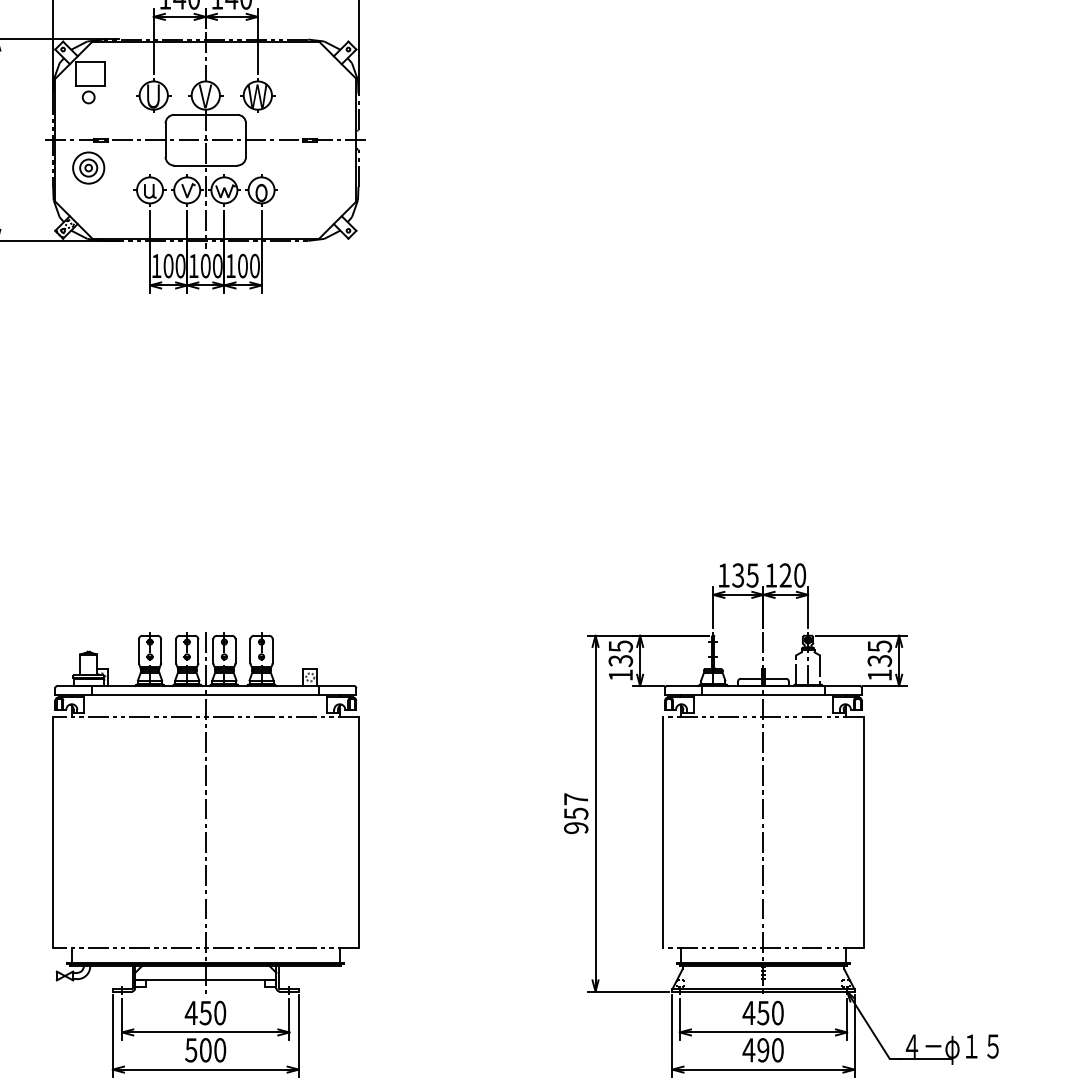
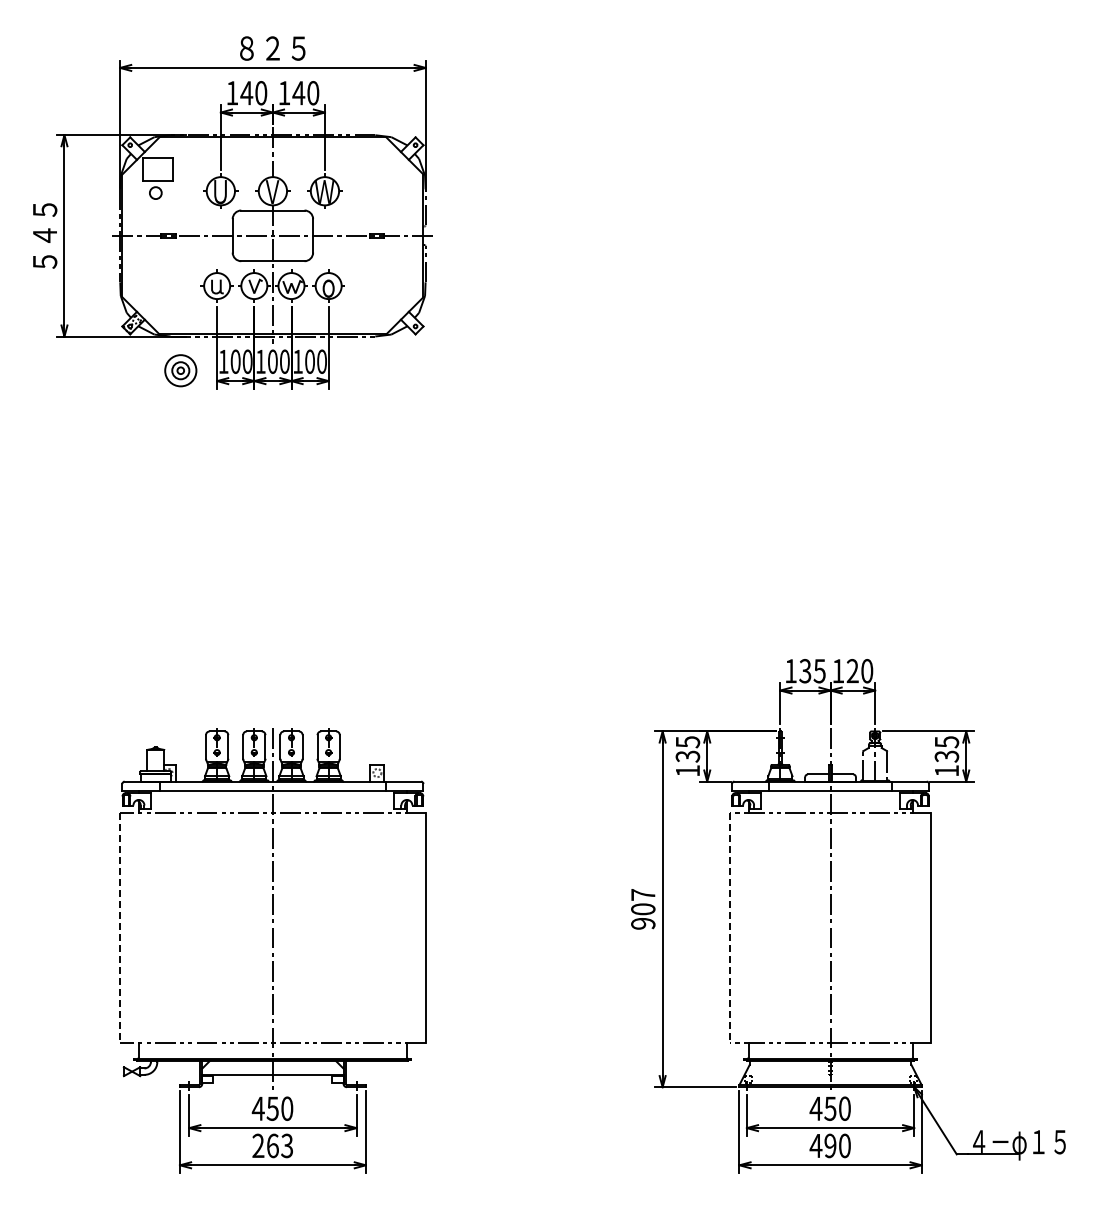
part: (88, 167) -> (180, 370), moved
text: (576, 813) -> (643, 909), 957 -> 907
line: (53, 832) -> (120, 928), solid -> dashed
line: (662, 832) -> (729, 928), solid -> dashed
text: (205, 1049) -> (272, 1145), 500 -> 263

